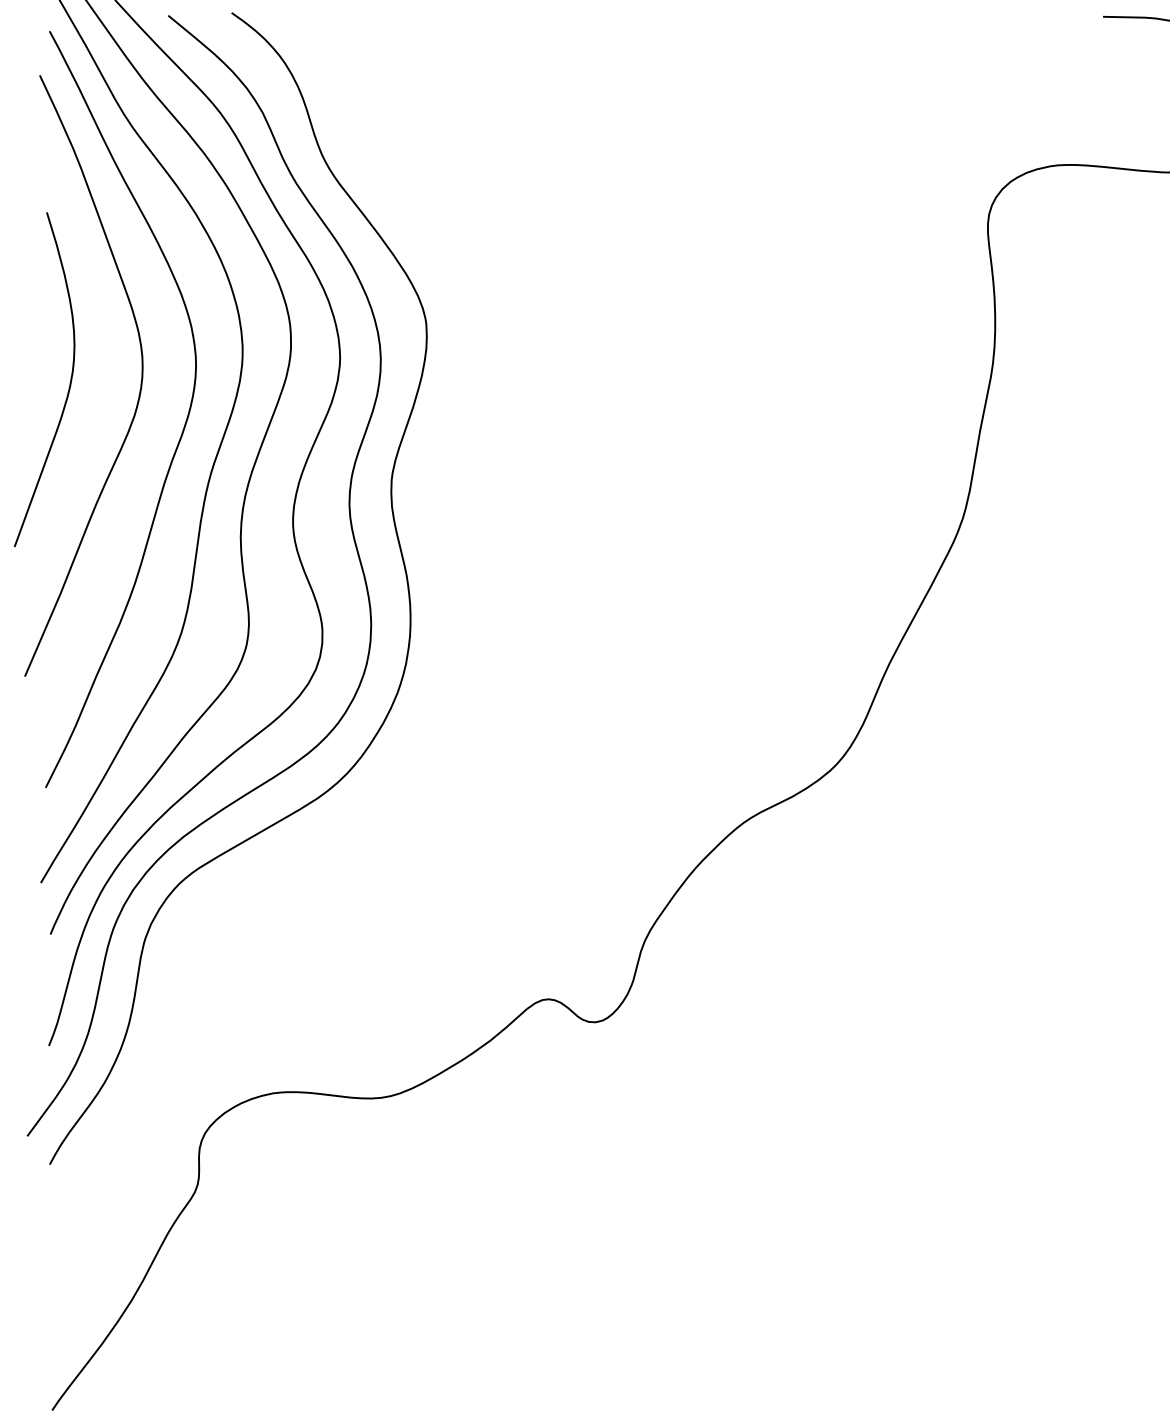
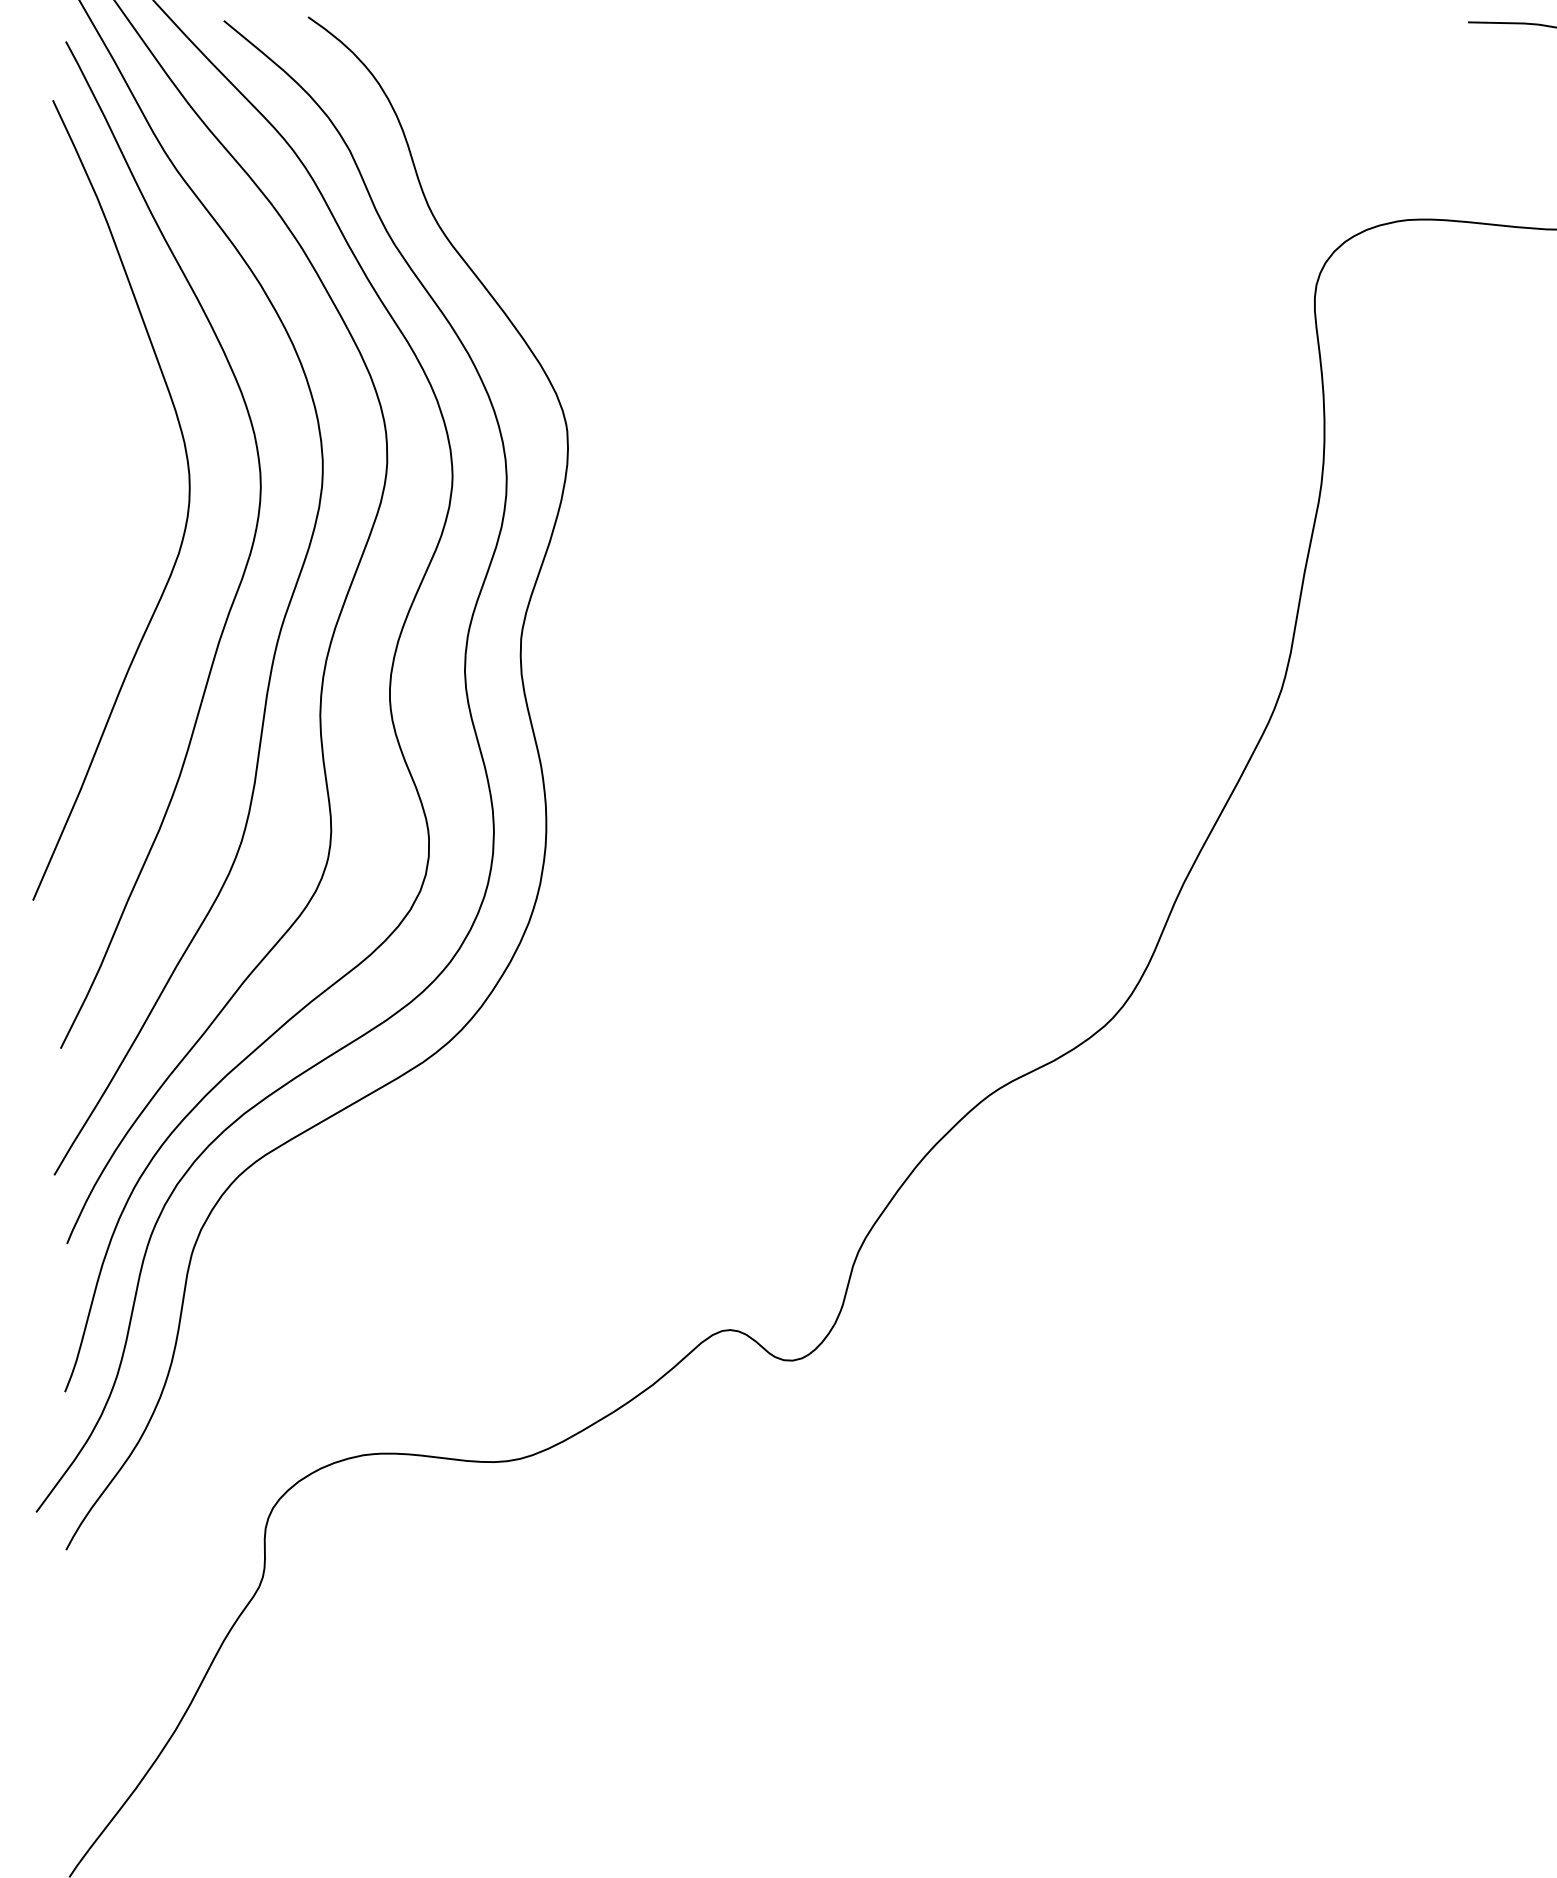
curve: (69, 383) -> (92, 510), removed

